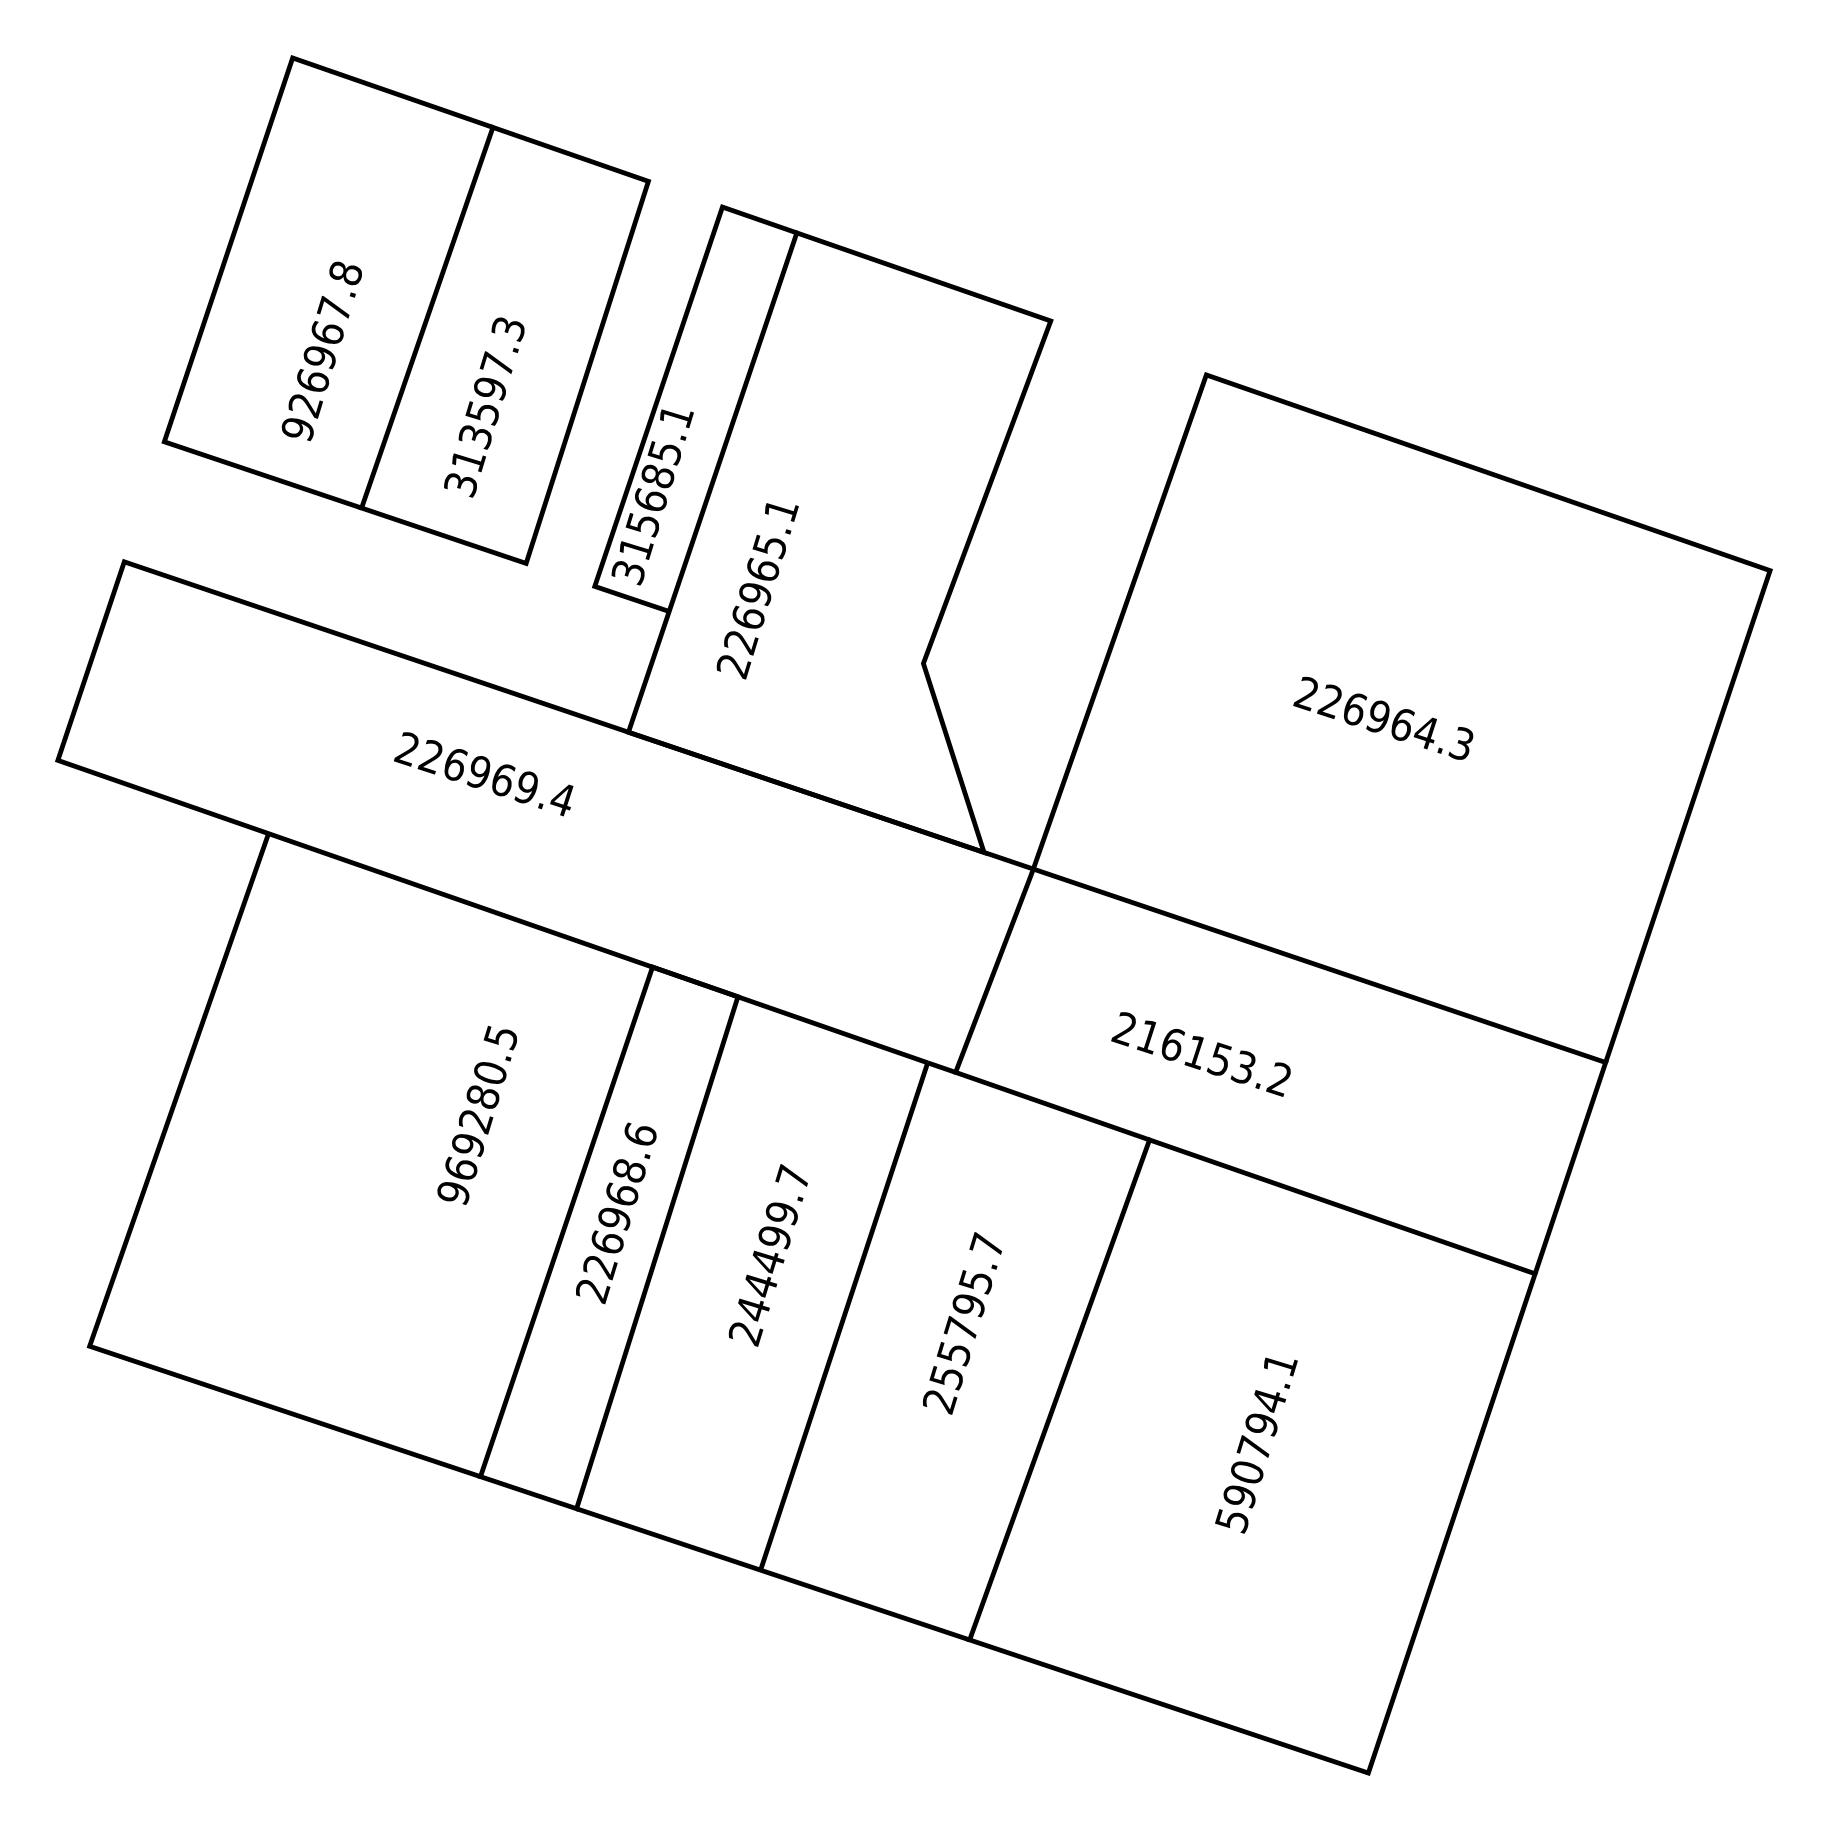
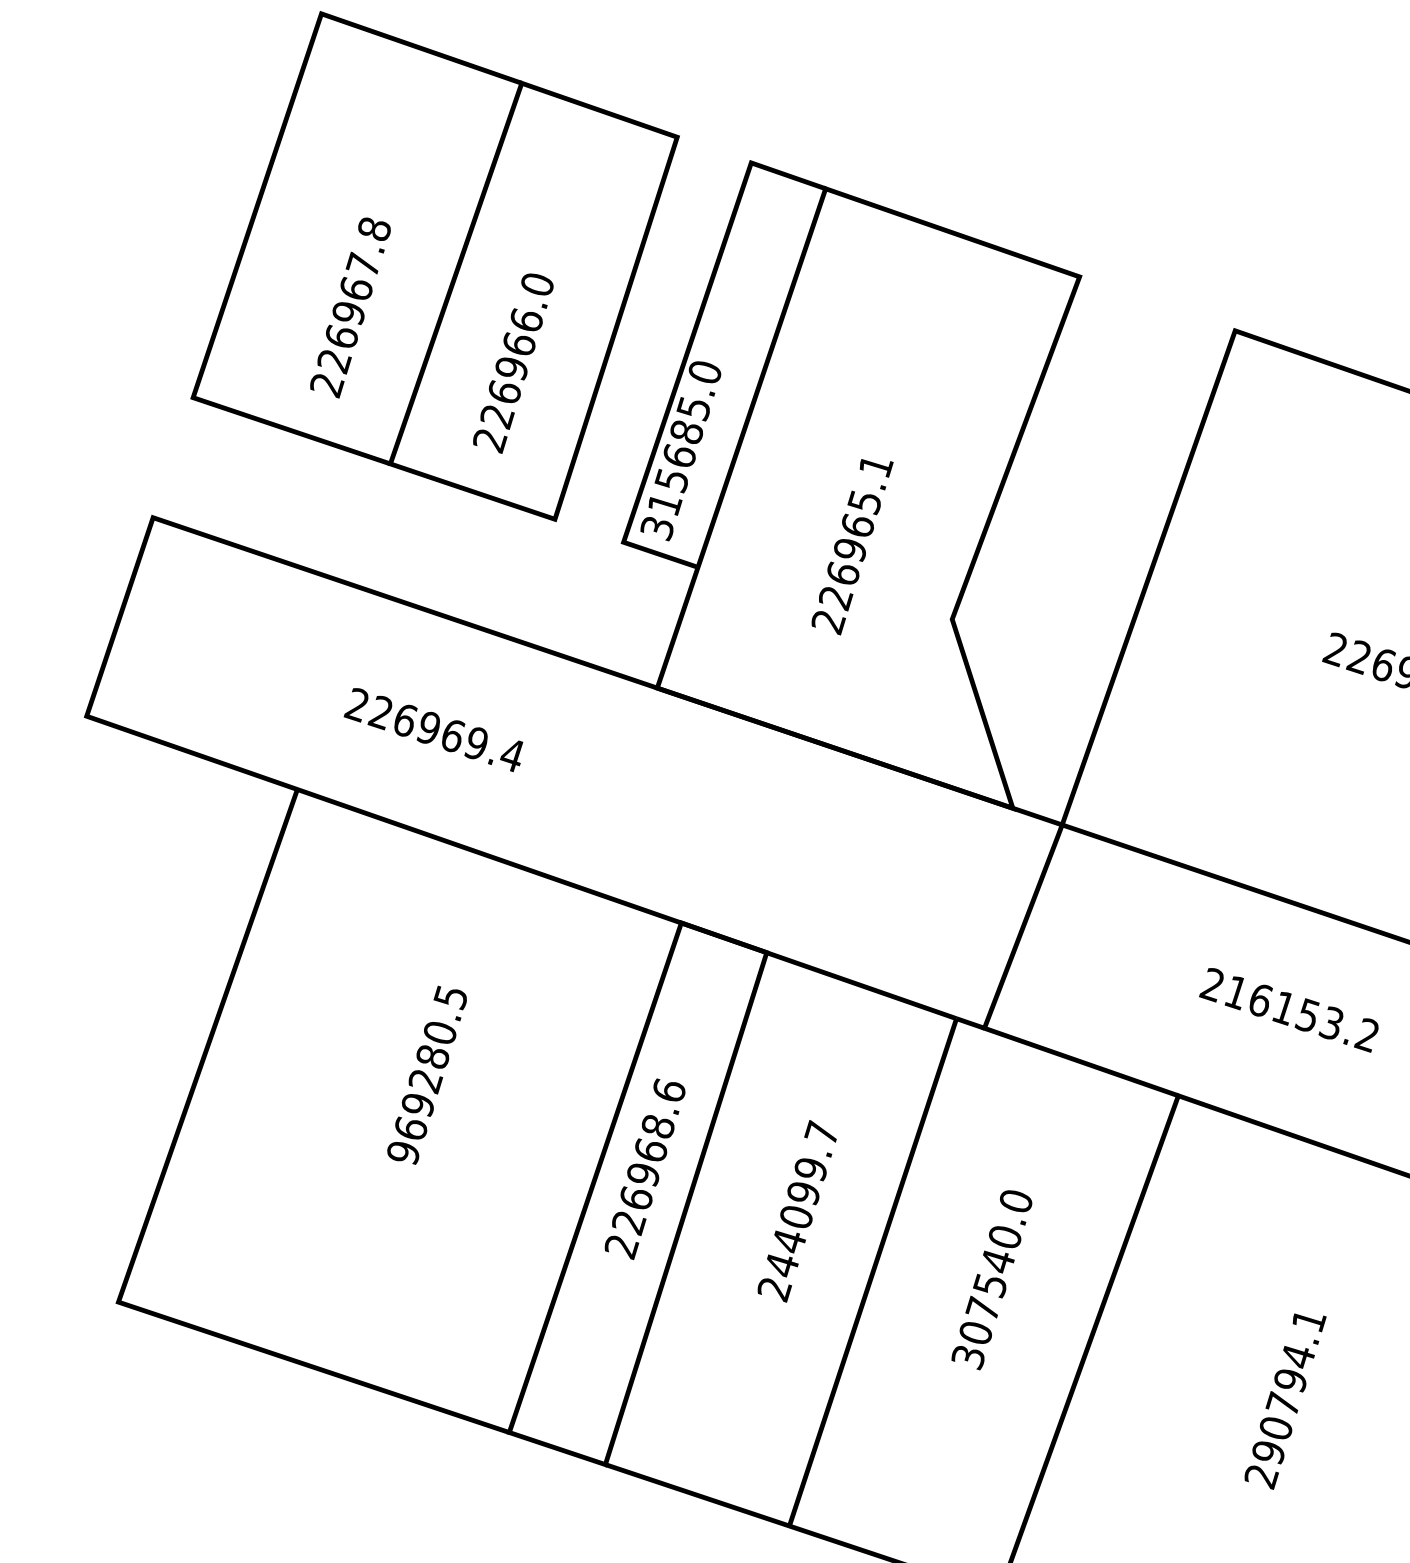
text: (484, 407) -> (513, 363), 313597.3 -> 226966.0
text: (676, 416) -> (705, 372), 315685.1 -> 315685.0
text: (298, 430) -> (327, 386), 926967.8 -> 226967.8
text: (757, 591) -> (852, 547), moved
text: (483, 774) -> (433, 730), moved
text: (1200, 1054) -> (1288, 1010), moved
text: (476, 1114) -> (426, 1074), moved
text: (767, 1261) -> (796, 1217), 244499.7 -> 244099.7
text: (962, 1323) -> (991, 1279), 255795.7 -> 307540.0
text: (1232, 1521) -> (1261, 1477), 590794.1 -> 290794.1

